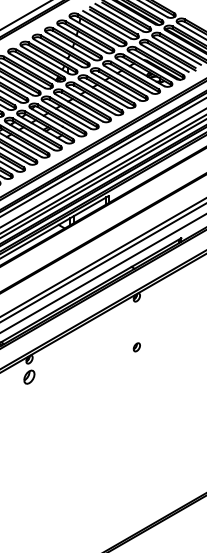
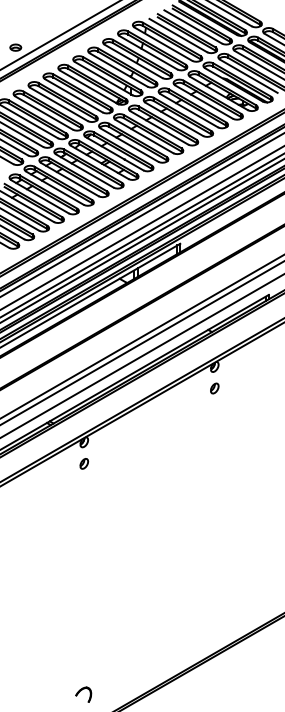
part: (136, 347) -> (214, 388), moved
part: (29, 376) -> (84, 463), size x0.62

